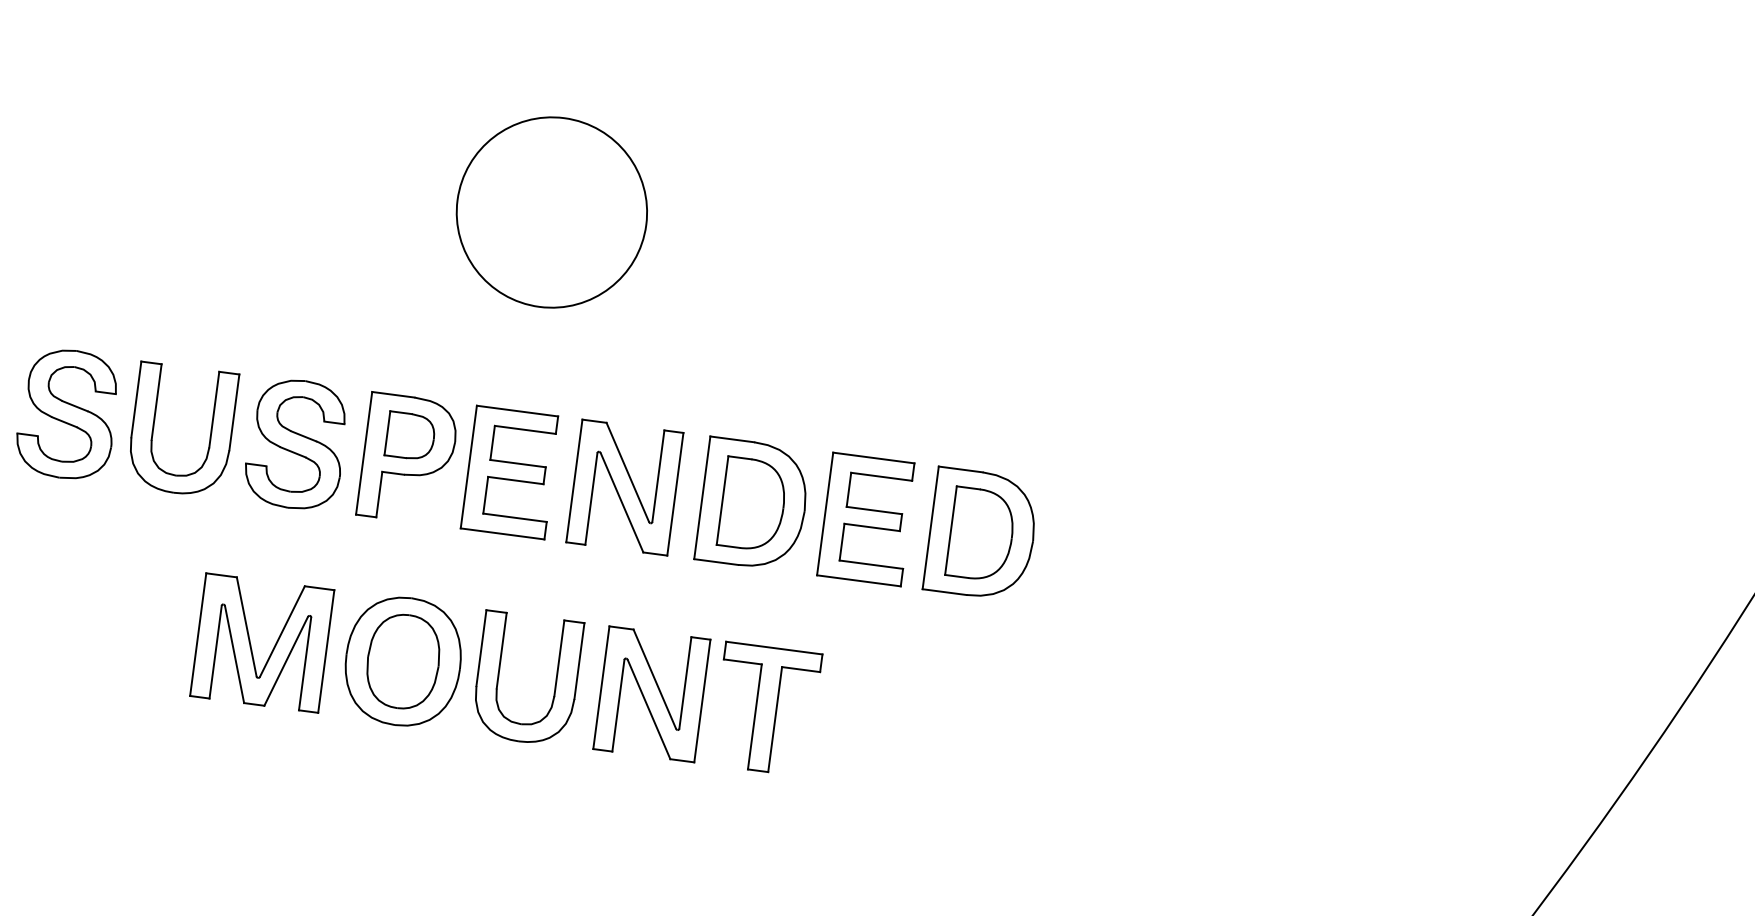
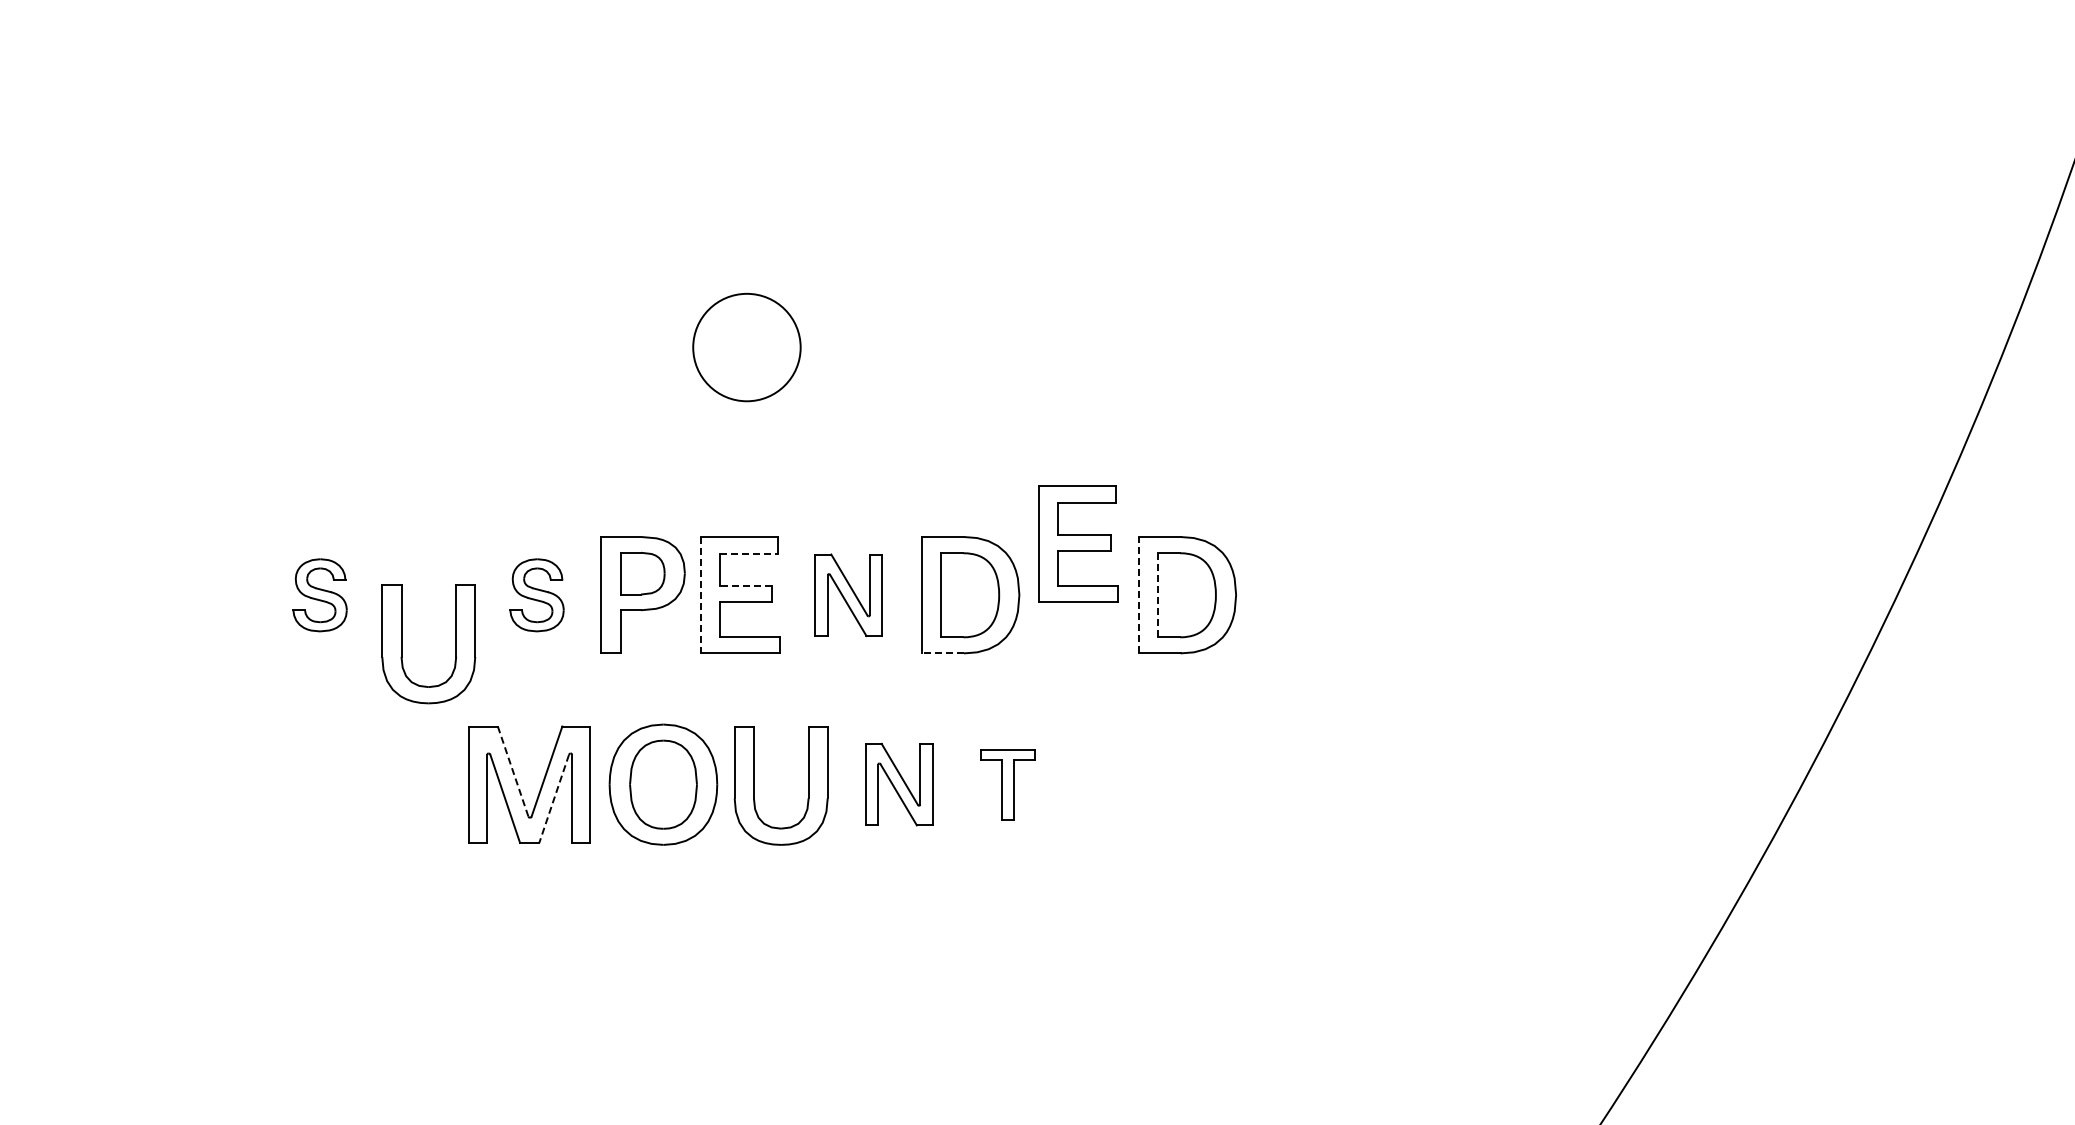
circle: (551, 212) -> (746, 347), size x0.6
part: (67, 414) -> (319, 595), size x0.6
part: (154, 427) -> (402, 644), moved
line: (524, 429) -> (748, 553), solid -> dashed
part: (295, 444) -> (536, 595), size x0.6
line: (517, 463) -> (745, 585), solid -> dashed
line: (468, 467) -> (700, 595), solid -> dashed
part: (624, 487) -> (848, 595), size x0.7
part: (867, 518) -> (1078, 543), moved
line: (930, 527) -> (1138, 594), solid -> dashed
line: (951, 530) -> (1158, 595), solid -> dashed
line: (716, 562) -> (943, 653), solid -> dashed
line: (247, 626) -> (513, 771), solid -> dashed
line: (285, 661) -> (553, 799), solid -> dashed
part: (651, 694) -> (898, 784), size x0.7
part: (765, 709) -> (1007, 784), size x0.6

